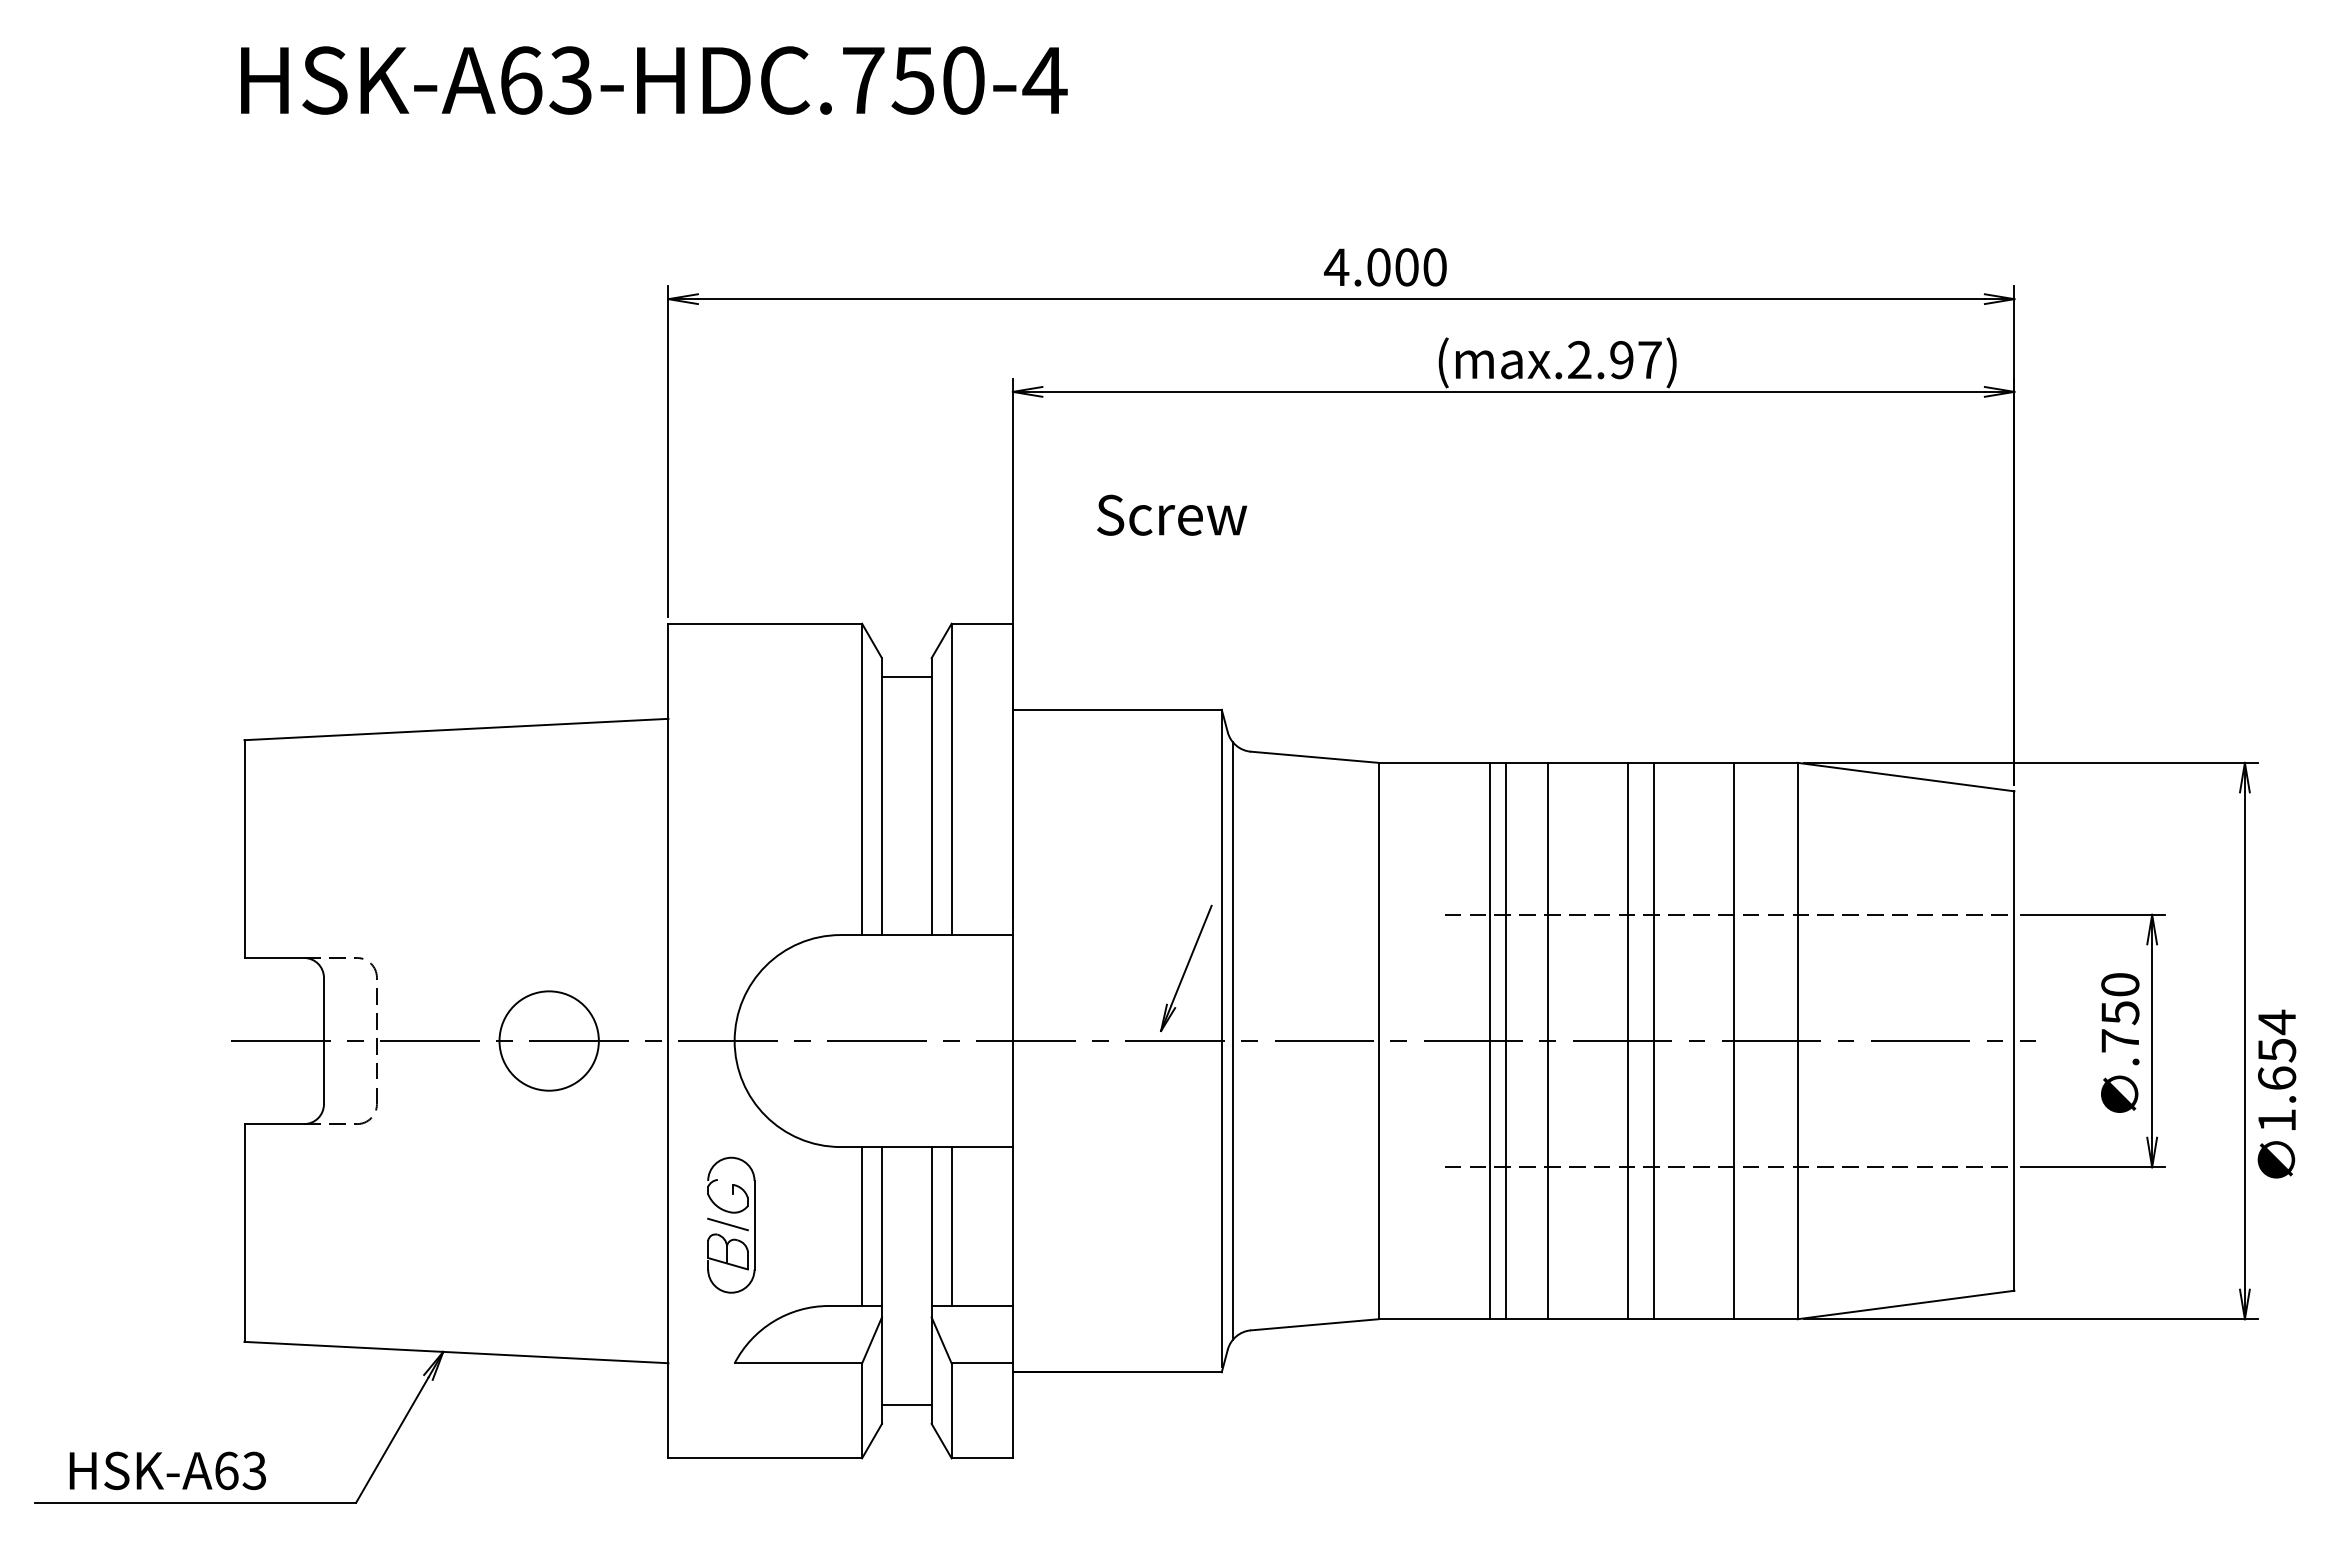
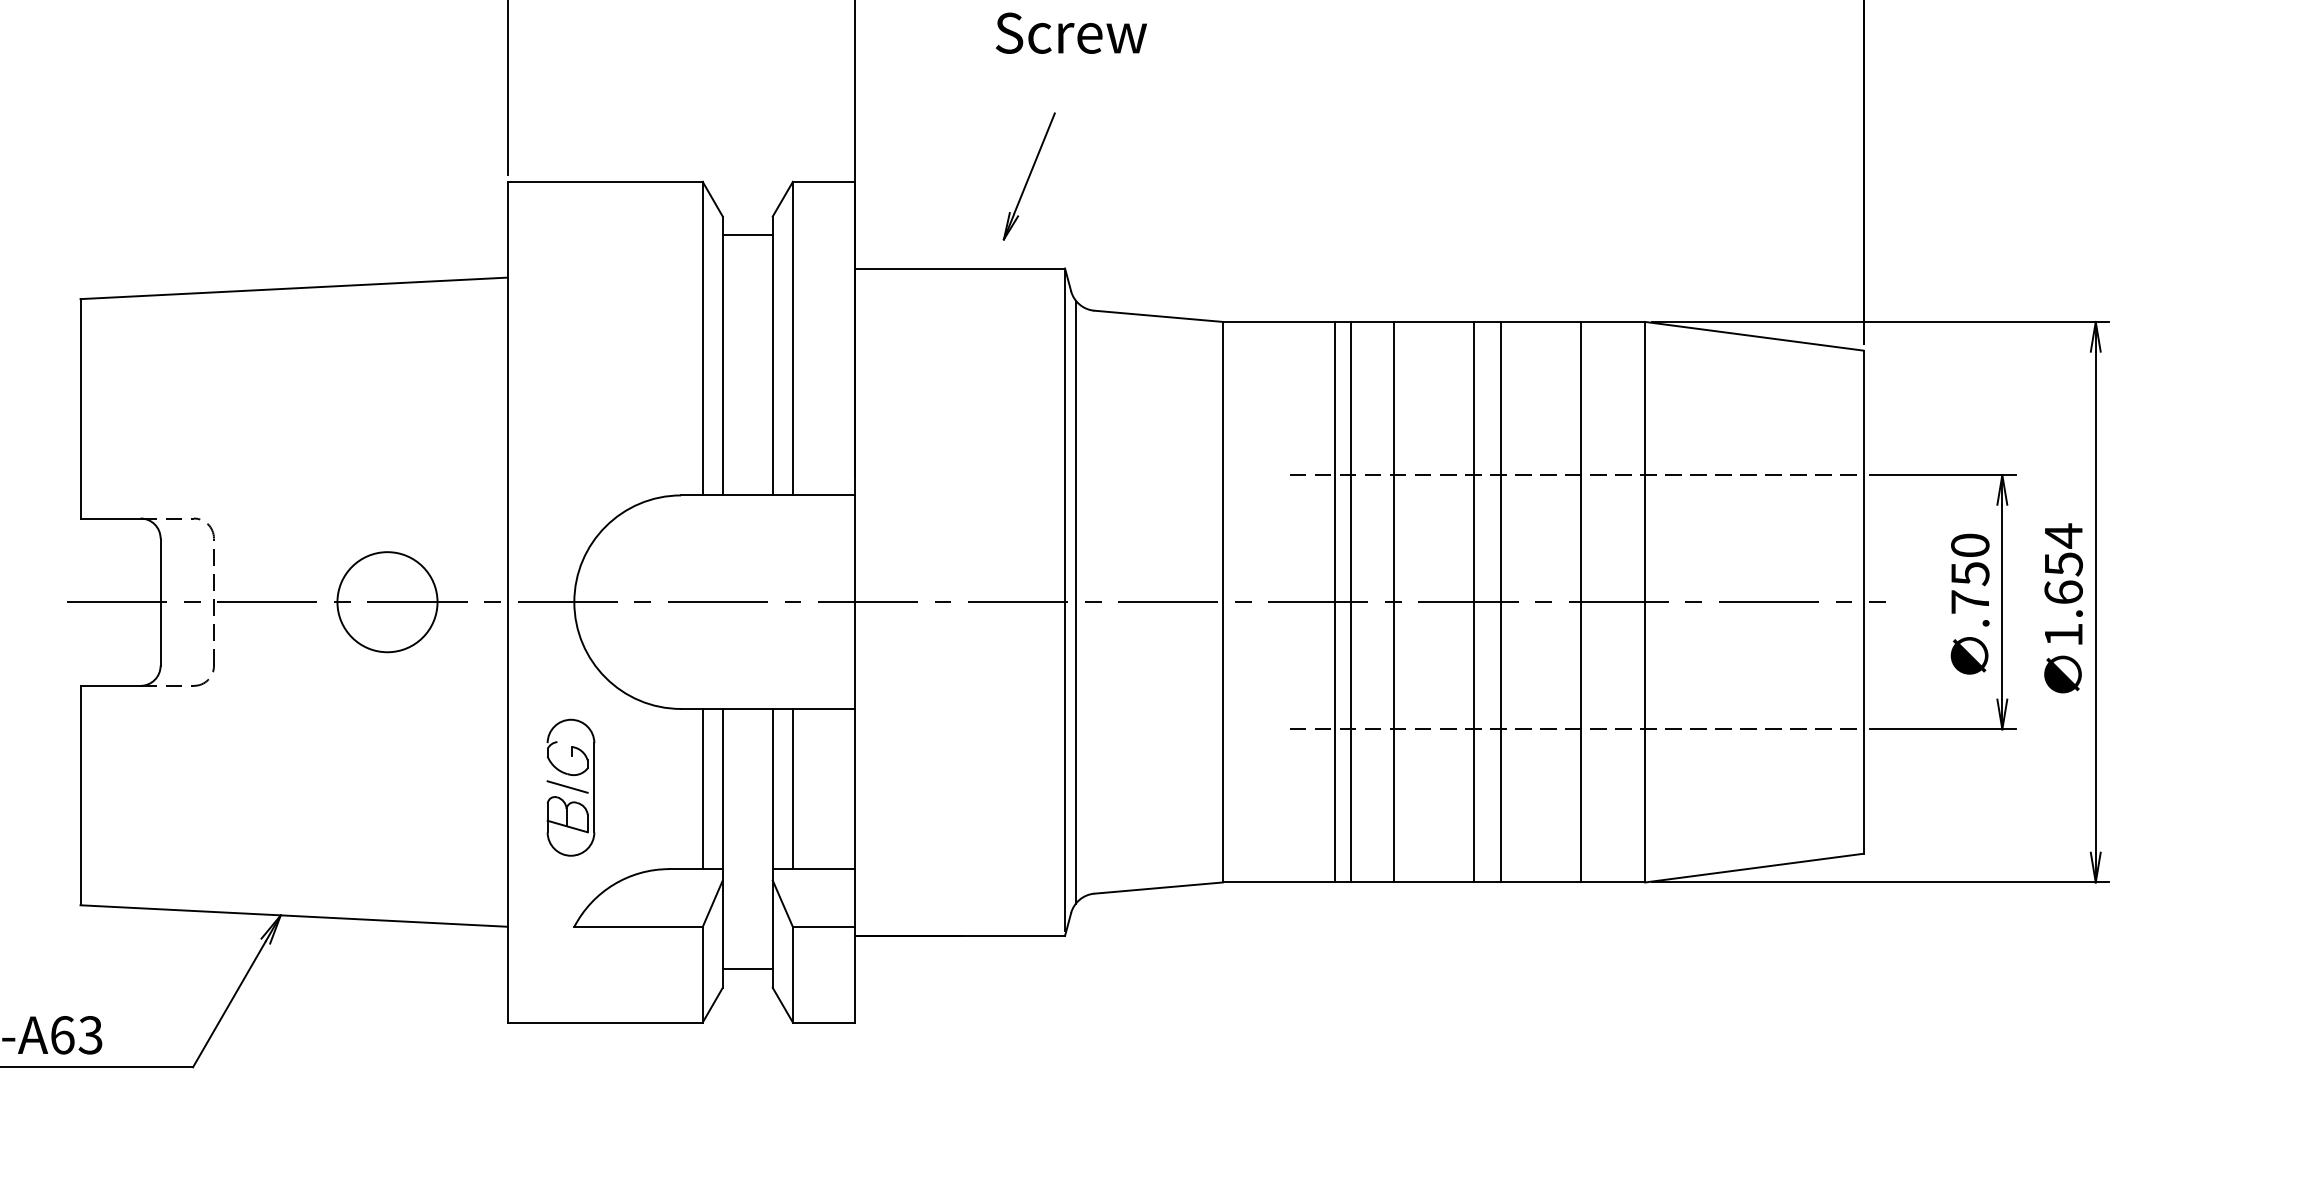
text: (1172, 514) -> (1071, 32), moved
part: (1186, 968) -> (1029, 176), moved
text: (2276, 1093) -> (2063, 607), moved

